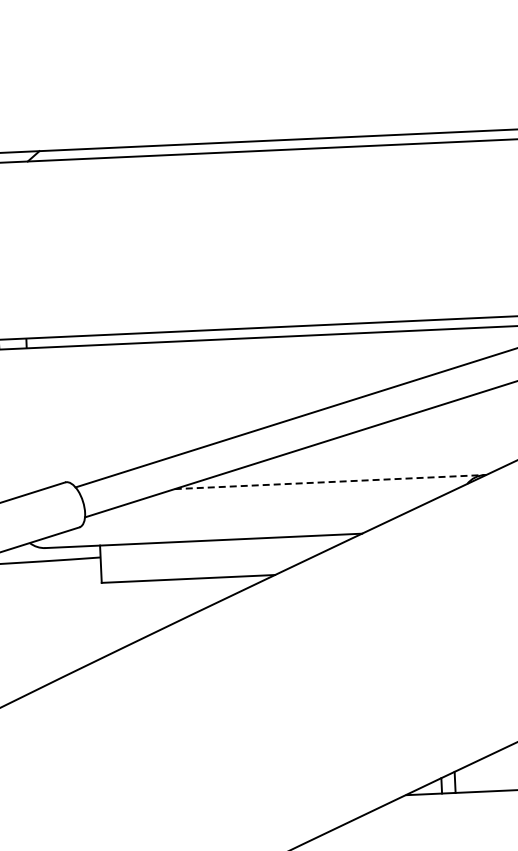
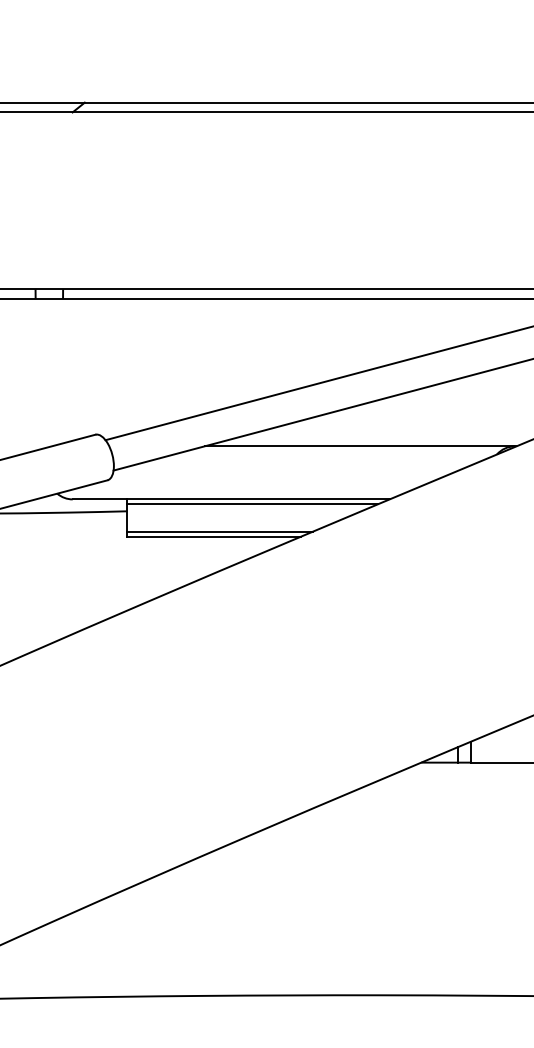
line: (330, 482) -> (360, 446), dashed -> solid
line: (225, 544) -> (252, 504), added
line: (193, 573) -> (219, 531), added

